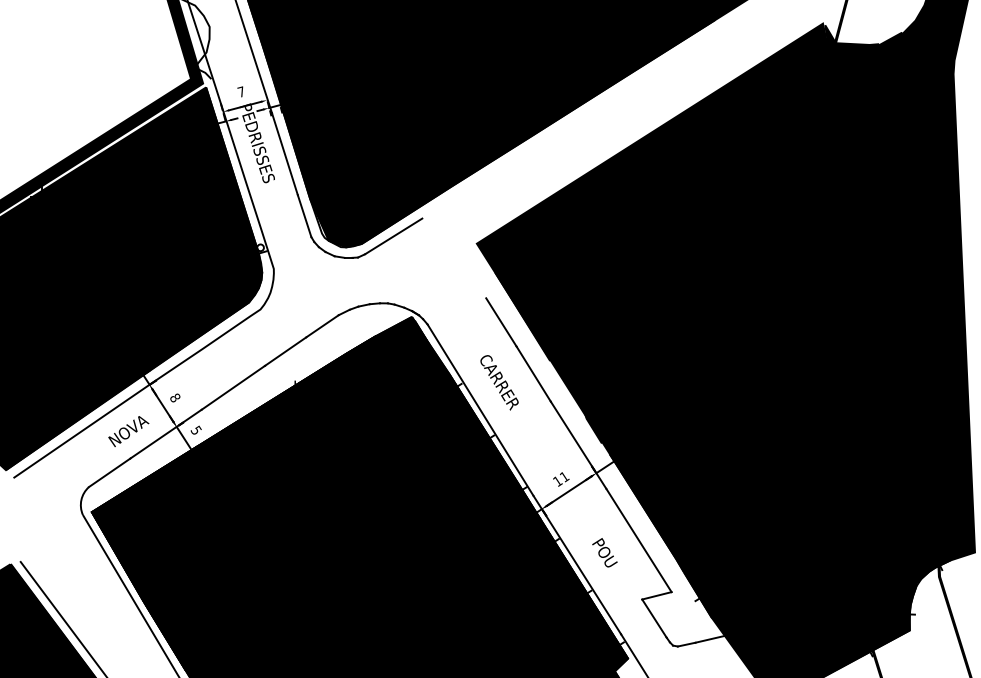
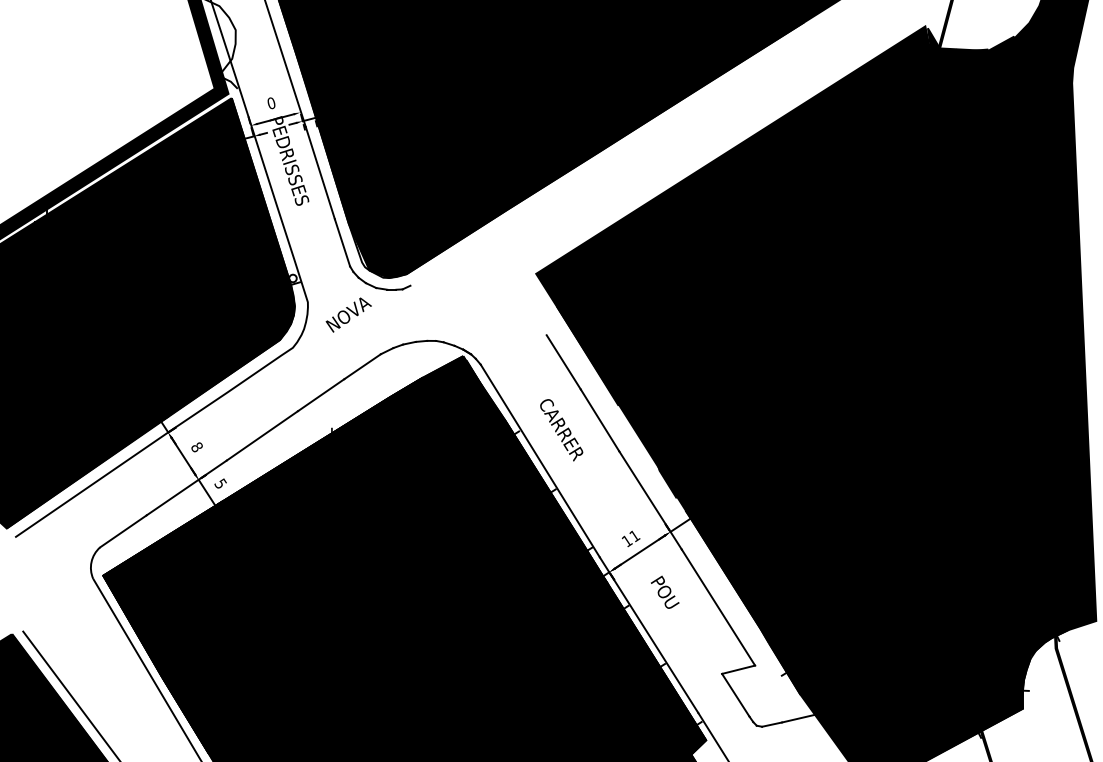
text: (240, 92) -> (270, 103), 7 -> 0
line: (393, 236) -> (442, 265), removed
text: (128, 431) -> (348, 314), moved
text: (605, 552) -> (665, 591), moved

